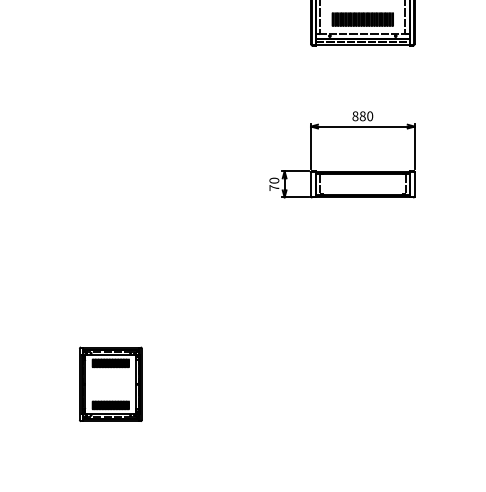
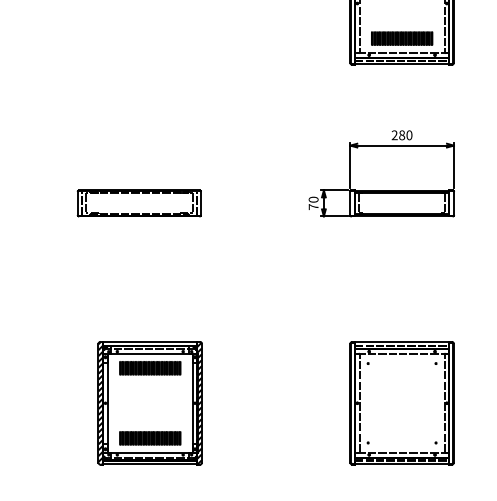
text: (355, 116) -> (394, 135), 880 -> 280
part: (99, 184) -> (138, 203), added
part: (110, 384) -> (149, 403), size x1.67
part: (362, 384) -> (401, 403), added

